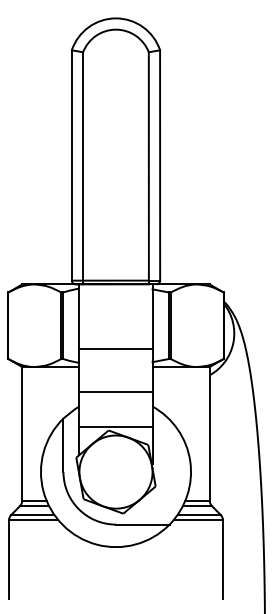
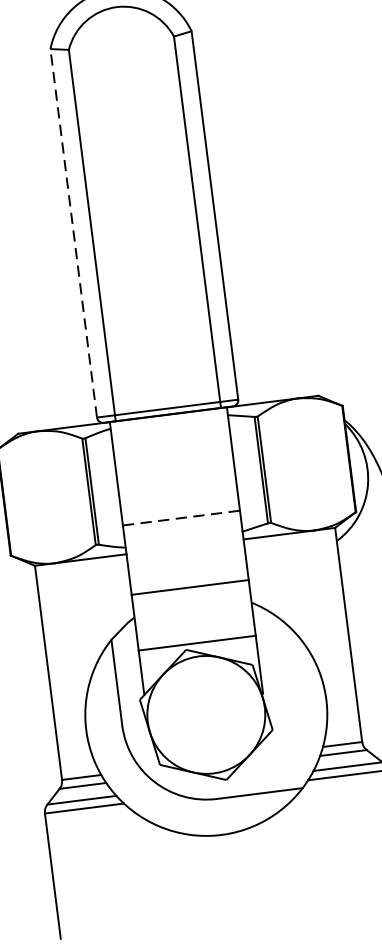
line: (71, 165) -> (73, 233), solid -> dashed
line: (116, 349) -> (182, 518), solid -> dashed

